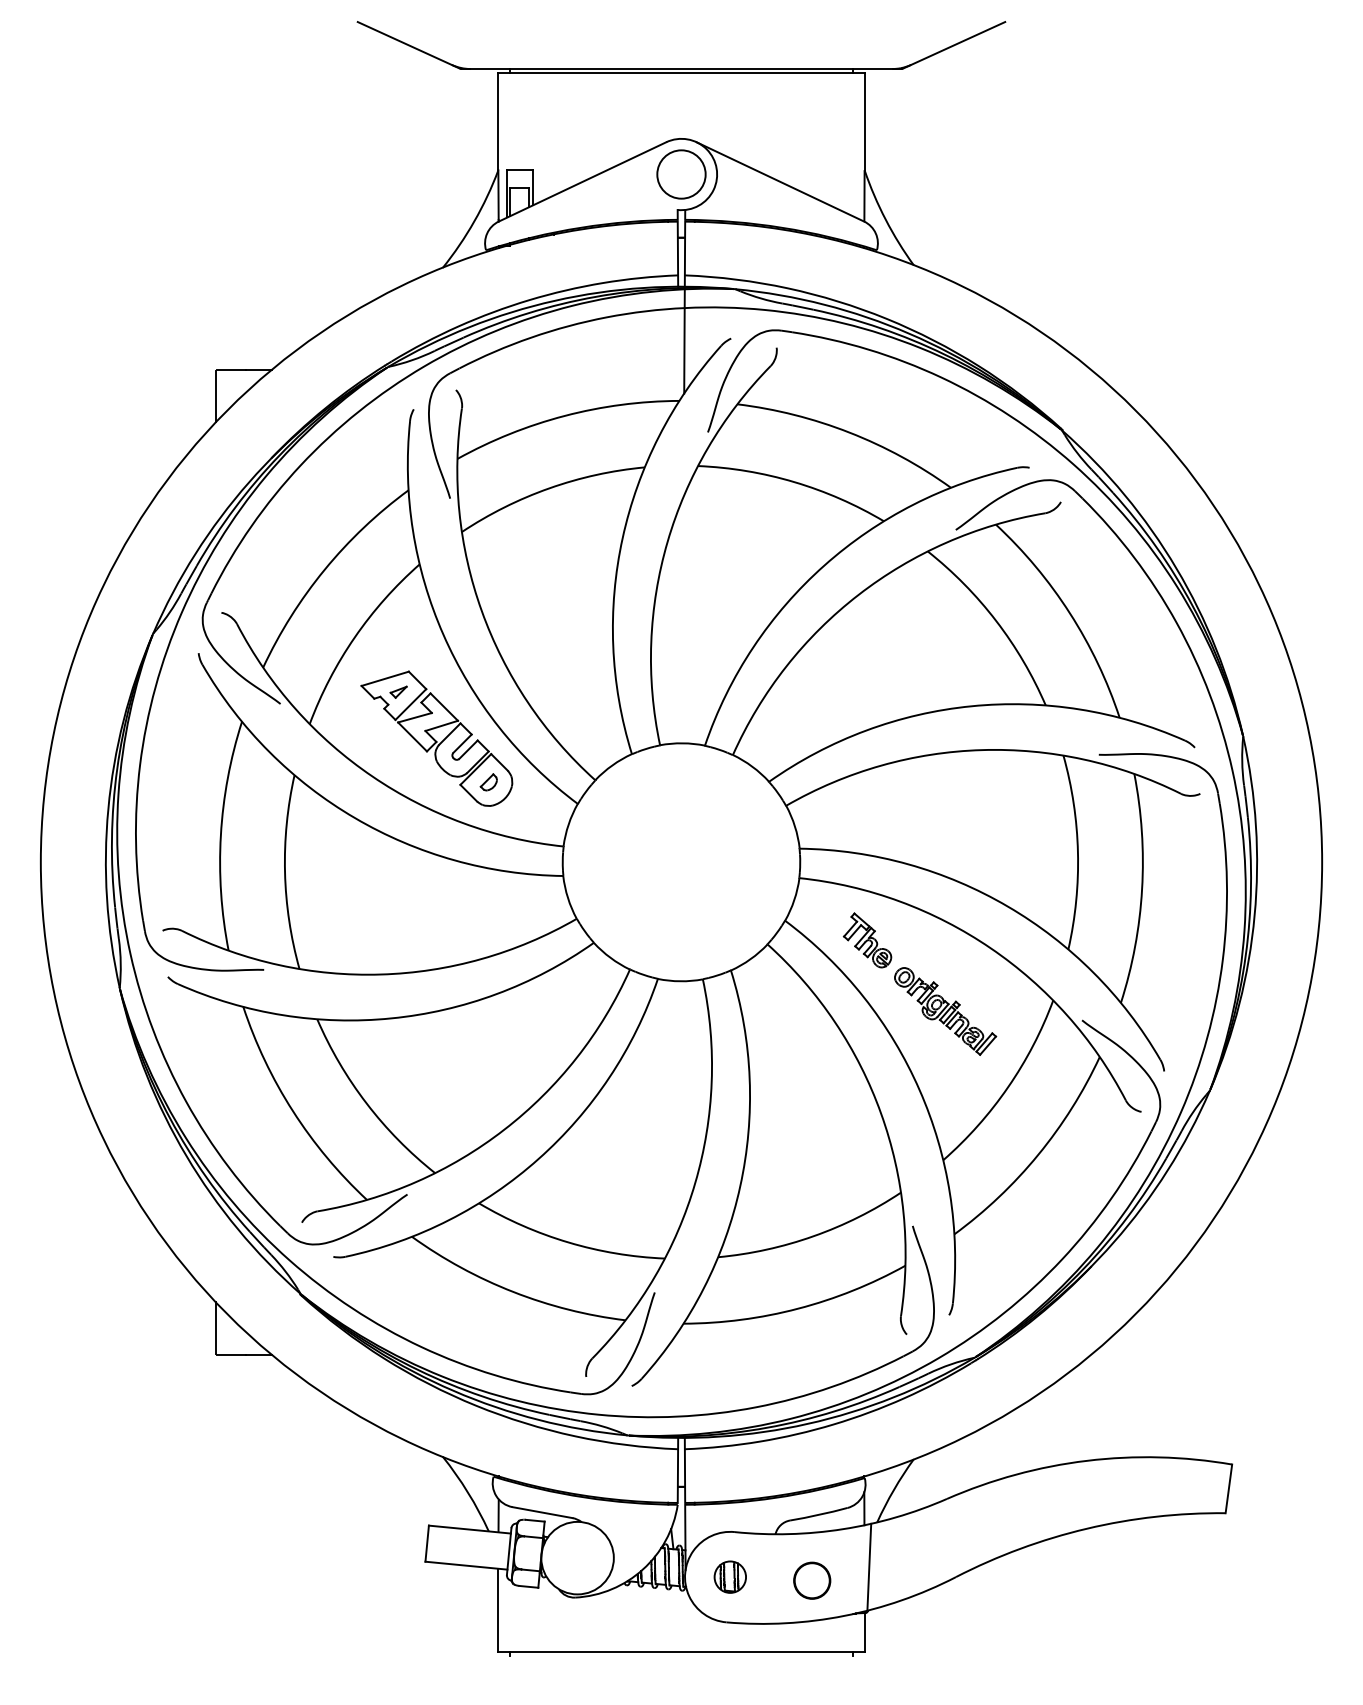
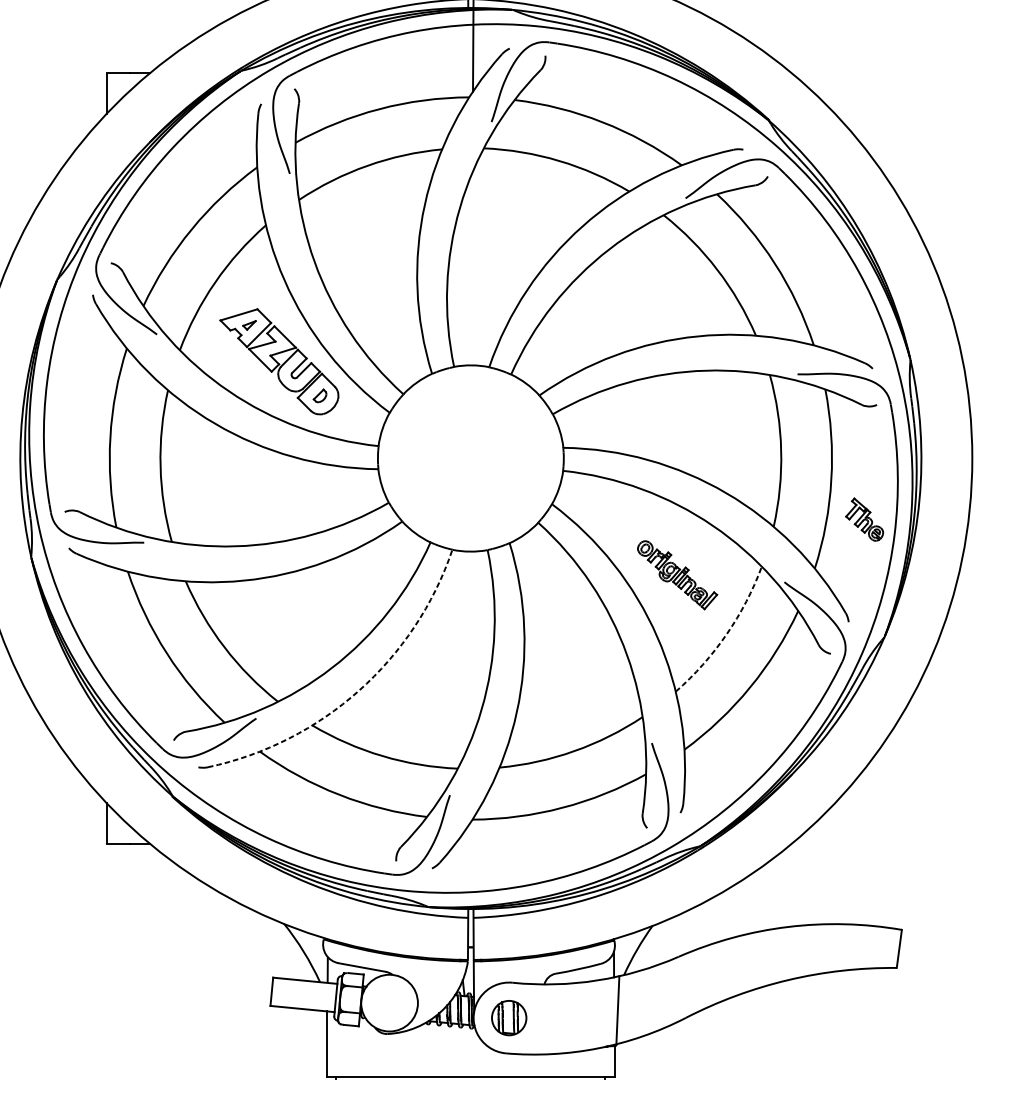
part: (867, 940) -> (864, 519), moved
arc: (1008, 1087) -> (726, 634), solid -> dashed
arc: (538, 1159) -> (358, 691), solid -> dashed
part: (729, 1576) -> (508, 1017), size x1.4
circle: (812, 1580) -> (573, 1020), removed

